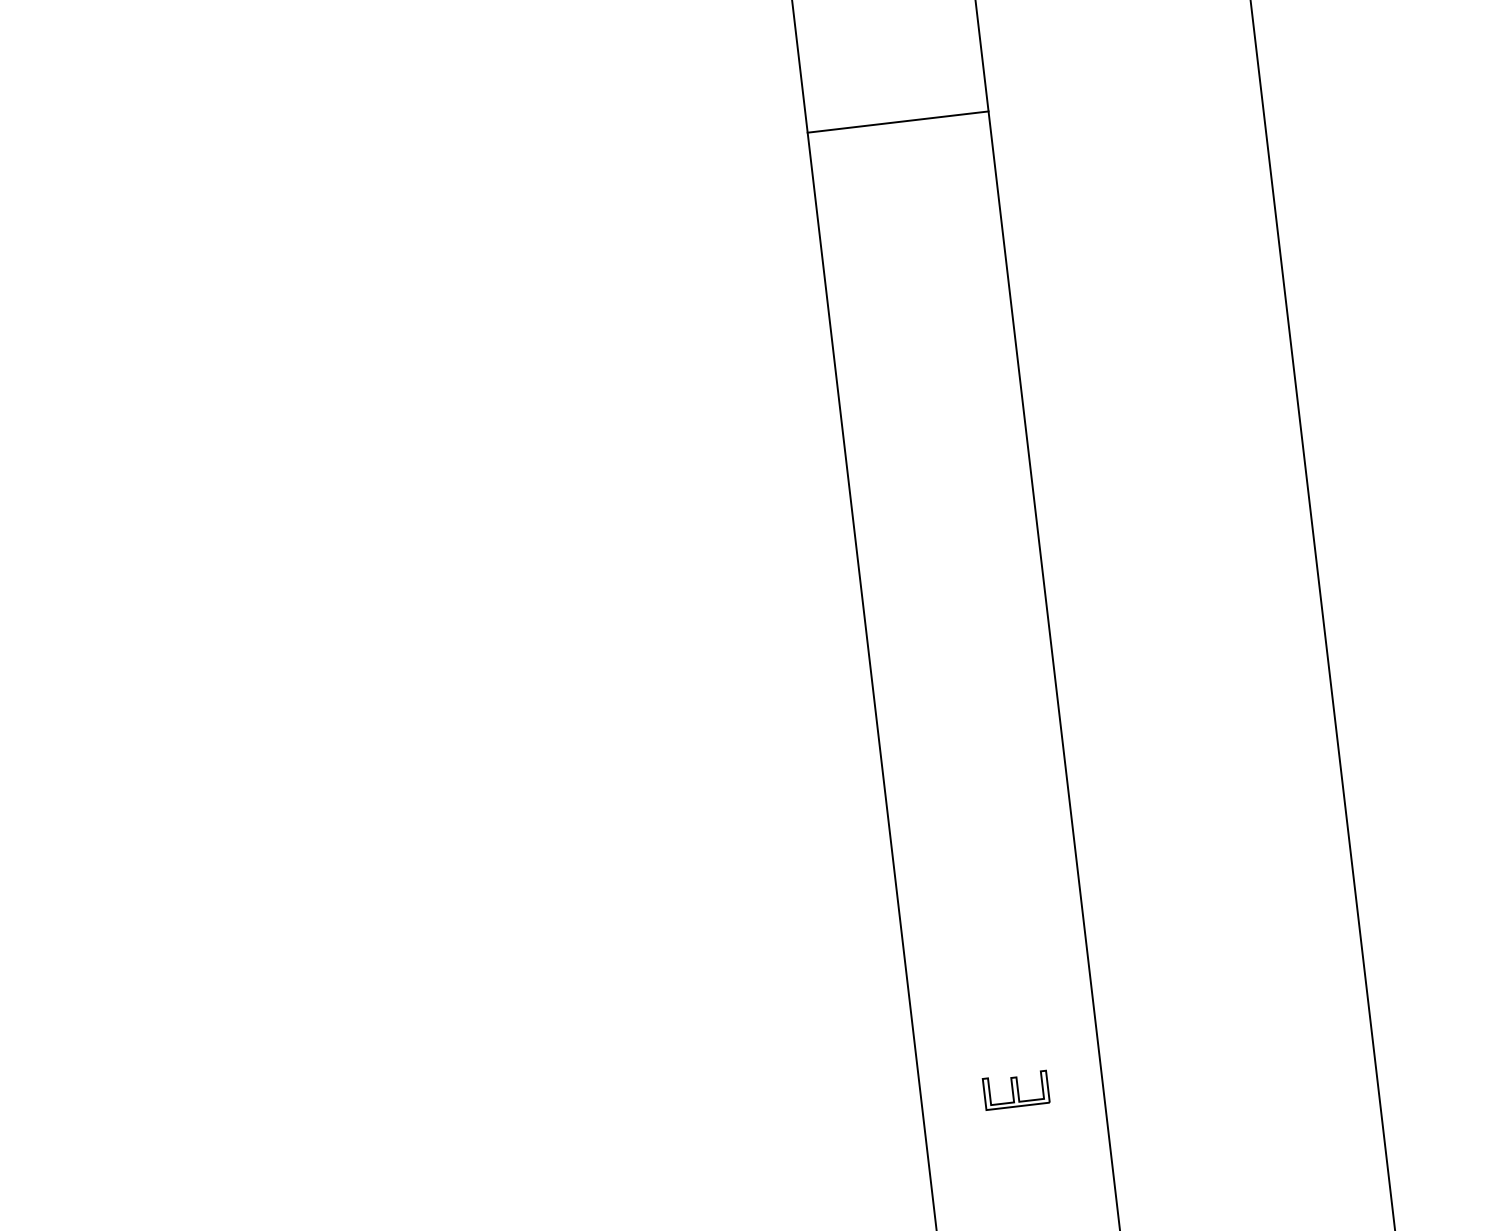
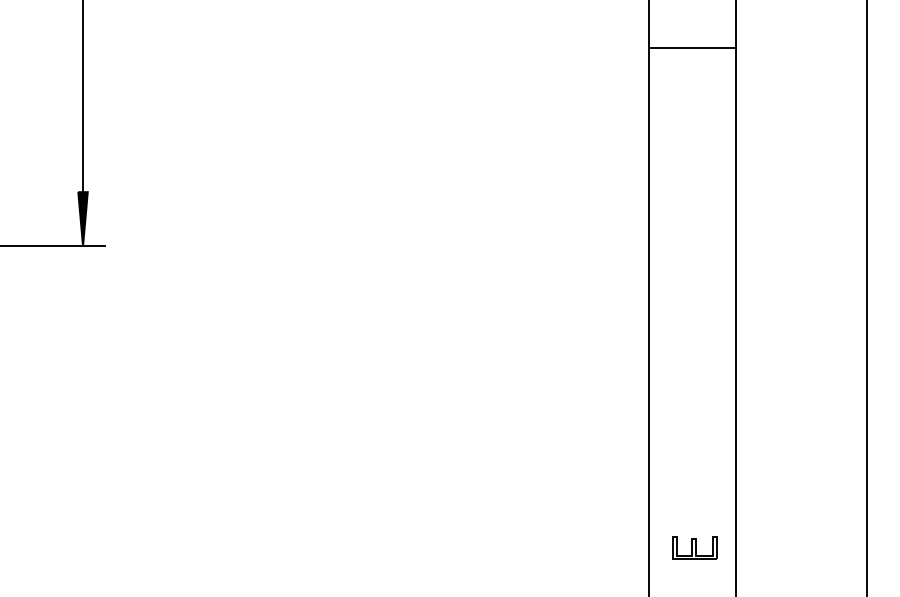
line: (897, 122) -> (692, 48), moved
part: (1015, 1090) -> (694, 547), size x1.43

